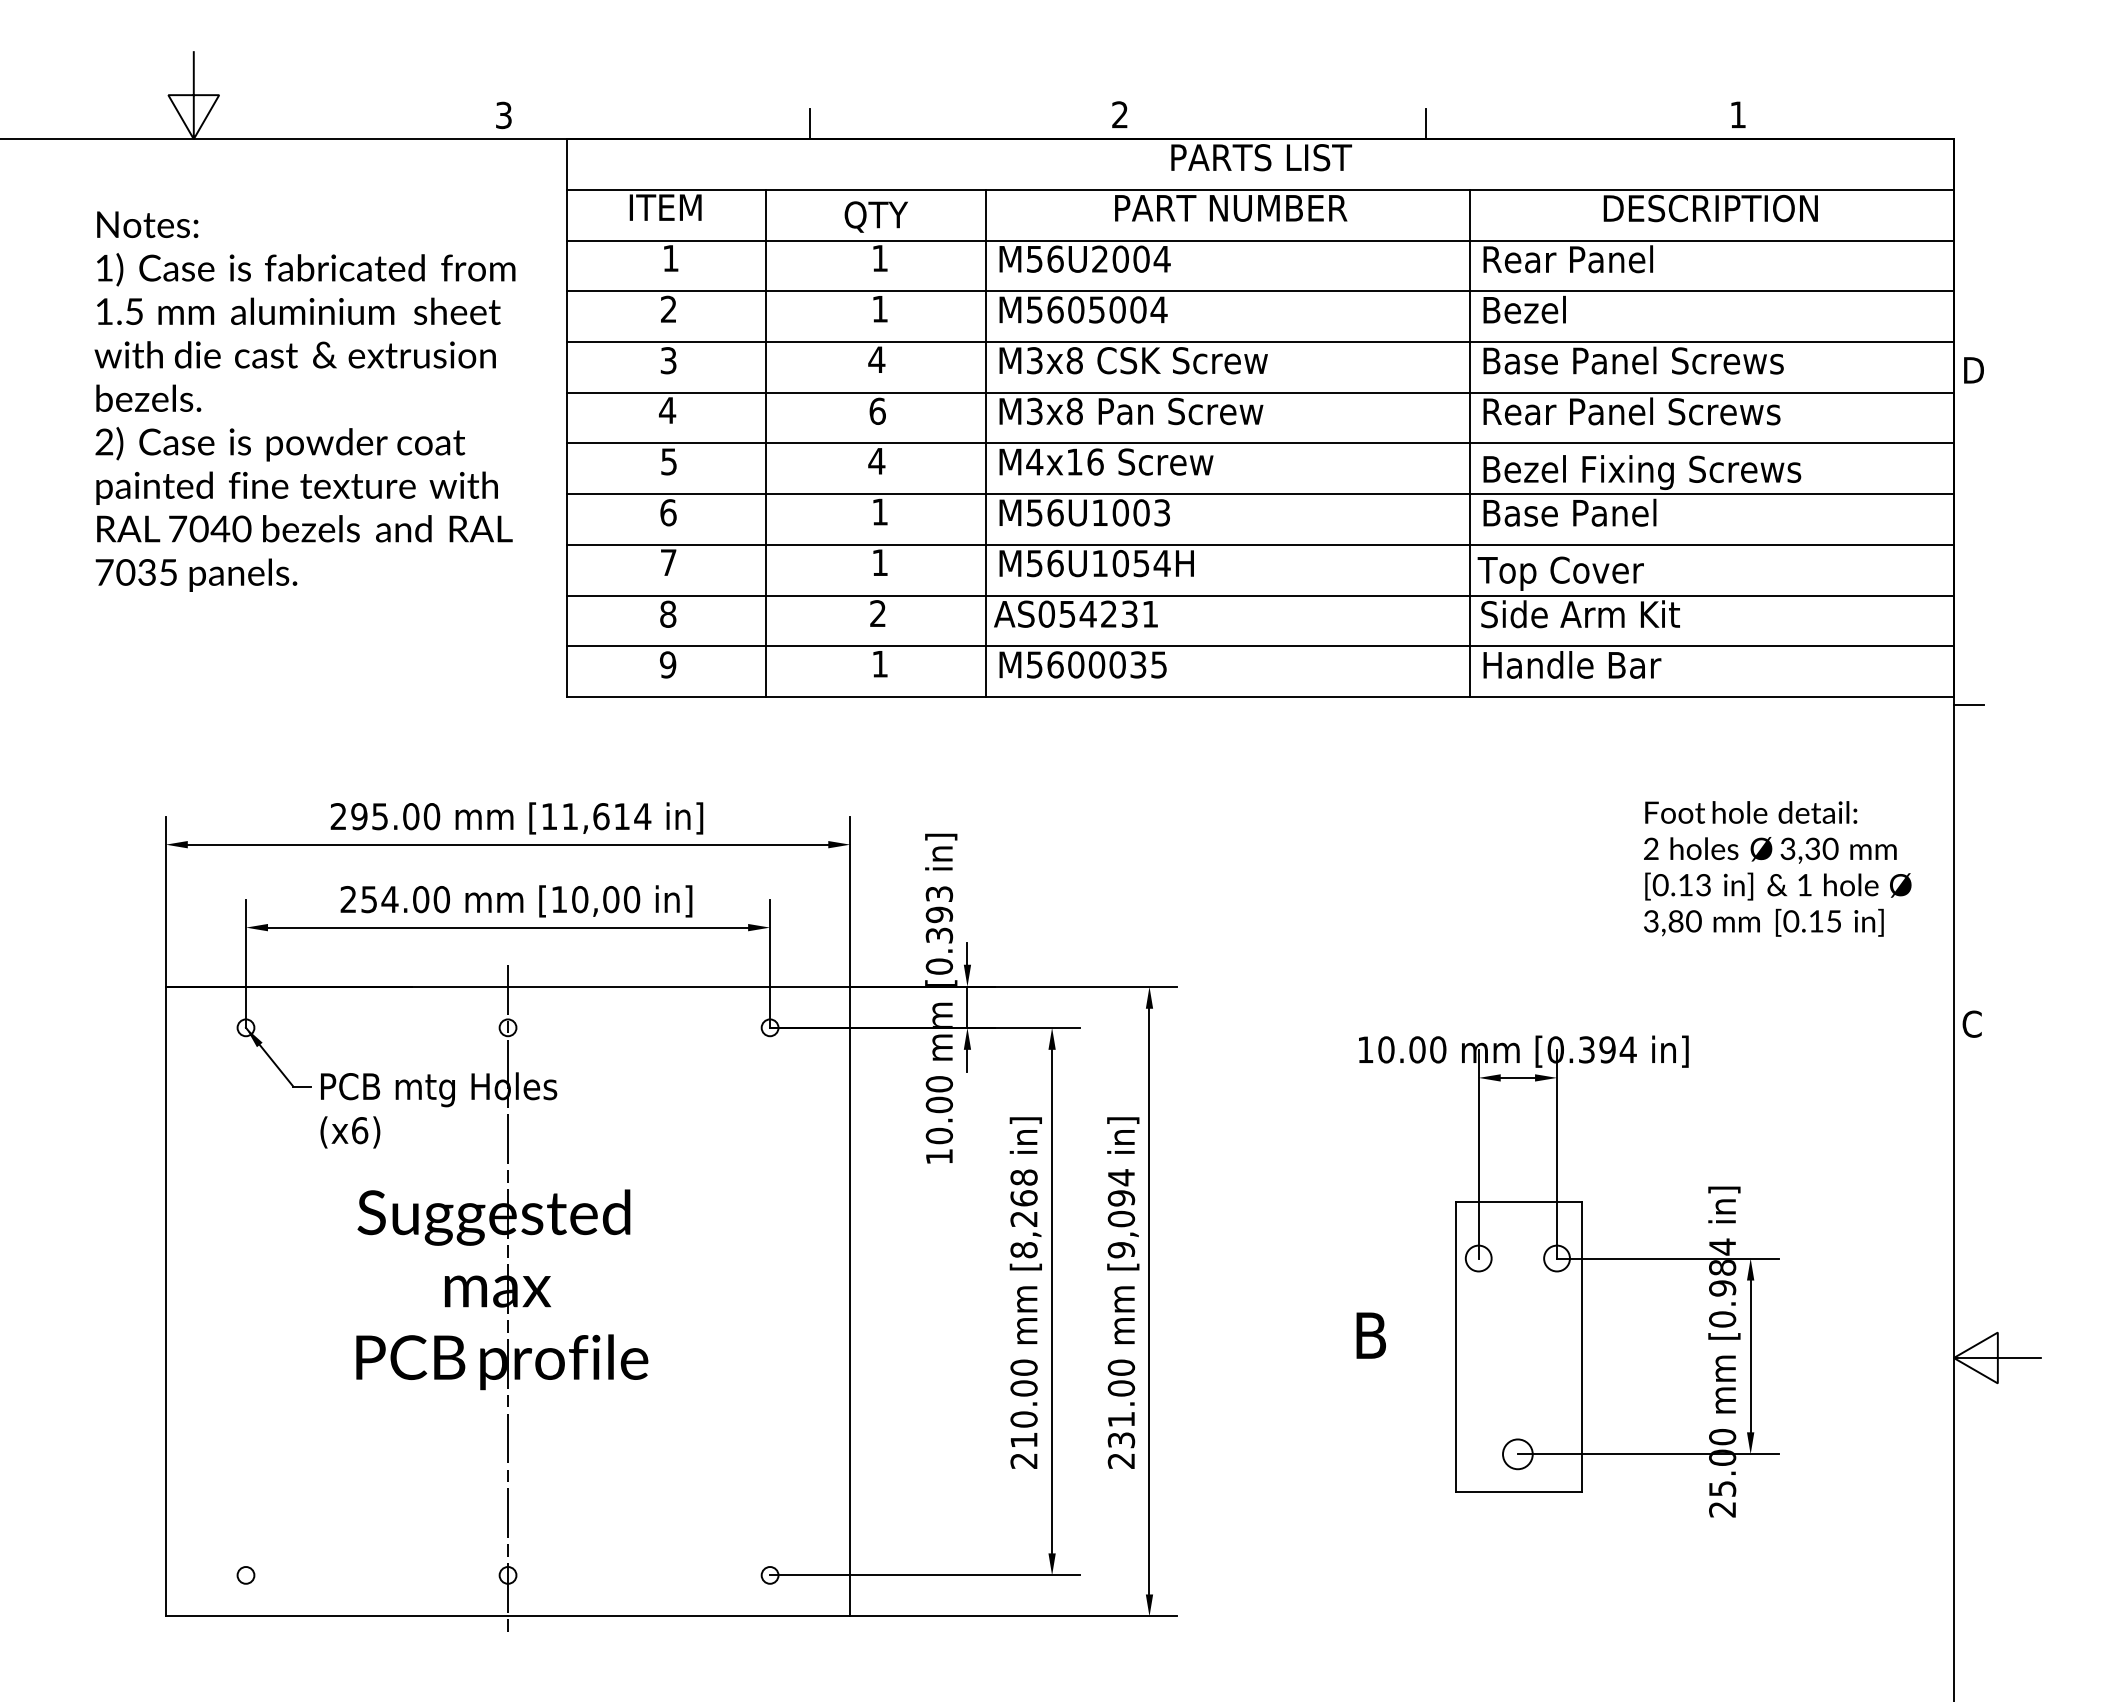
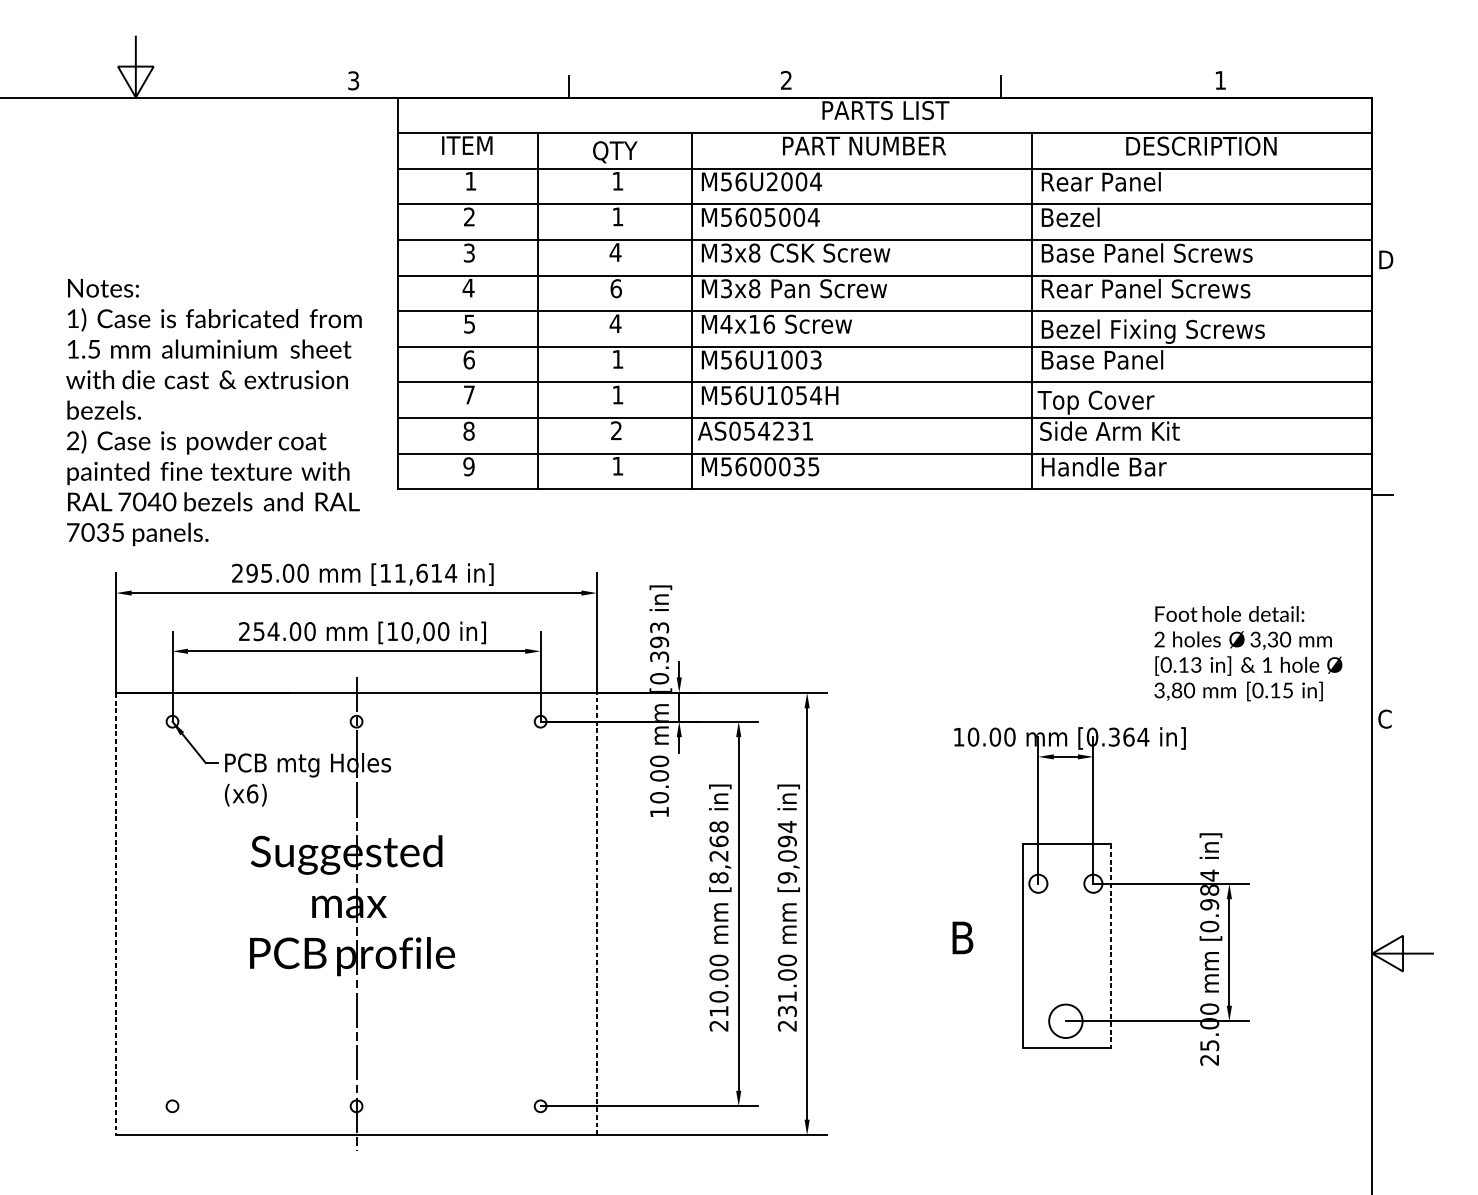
text: (304, 401) -> (213, 412), moved
text: (1777, 868) -> (1248, 653), moved
text: (1607, 1049) -> (1128, 736), [0.394 -> [0.364
line: (165, 1301) -> (115, 913), solid -> dashed
line: (850, 1301) -> (597, 913), solid -> dashed
line: (1582, 1347) -> (1111, 946), solid -> dashed
circle: (1517, 1454) -> (1065, 1021), size x1.6

